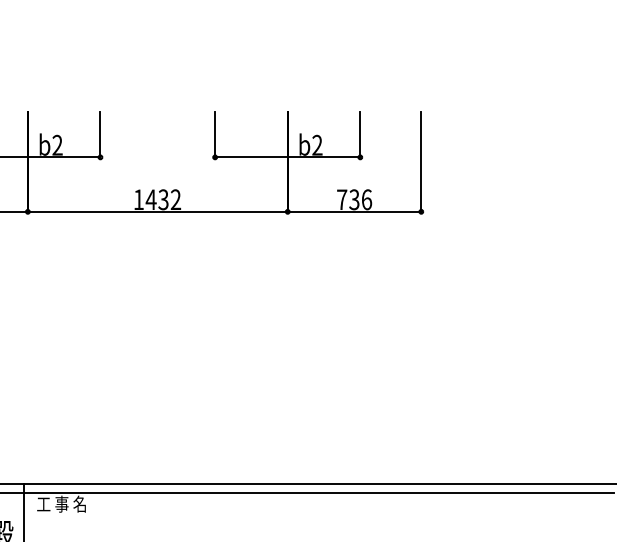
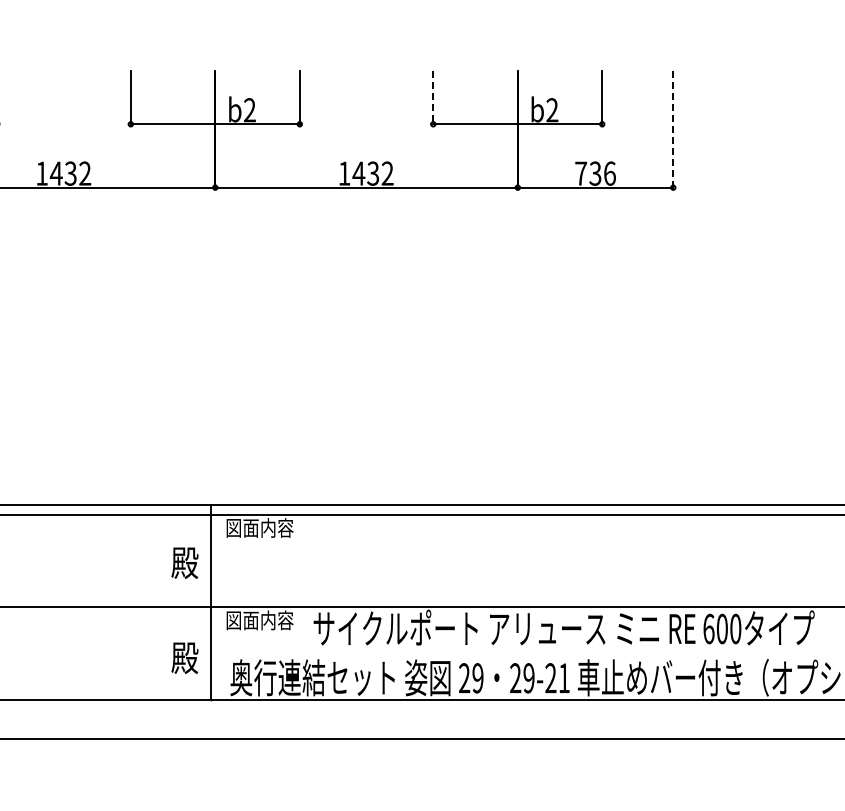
line: (215, 135) -> (433, 98), solid -> dashed
line: (421, 162) -> (673, 130), solid -> dashed
text: (65, 503) -> (259, 527), 工 事 名 -> 図面内容

